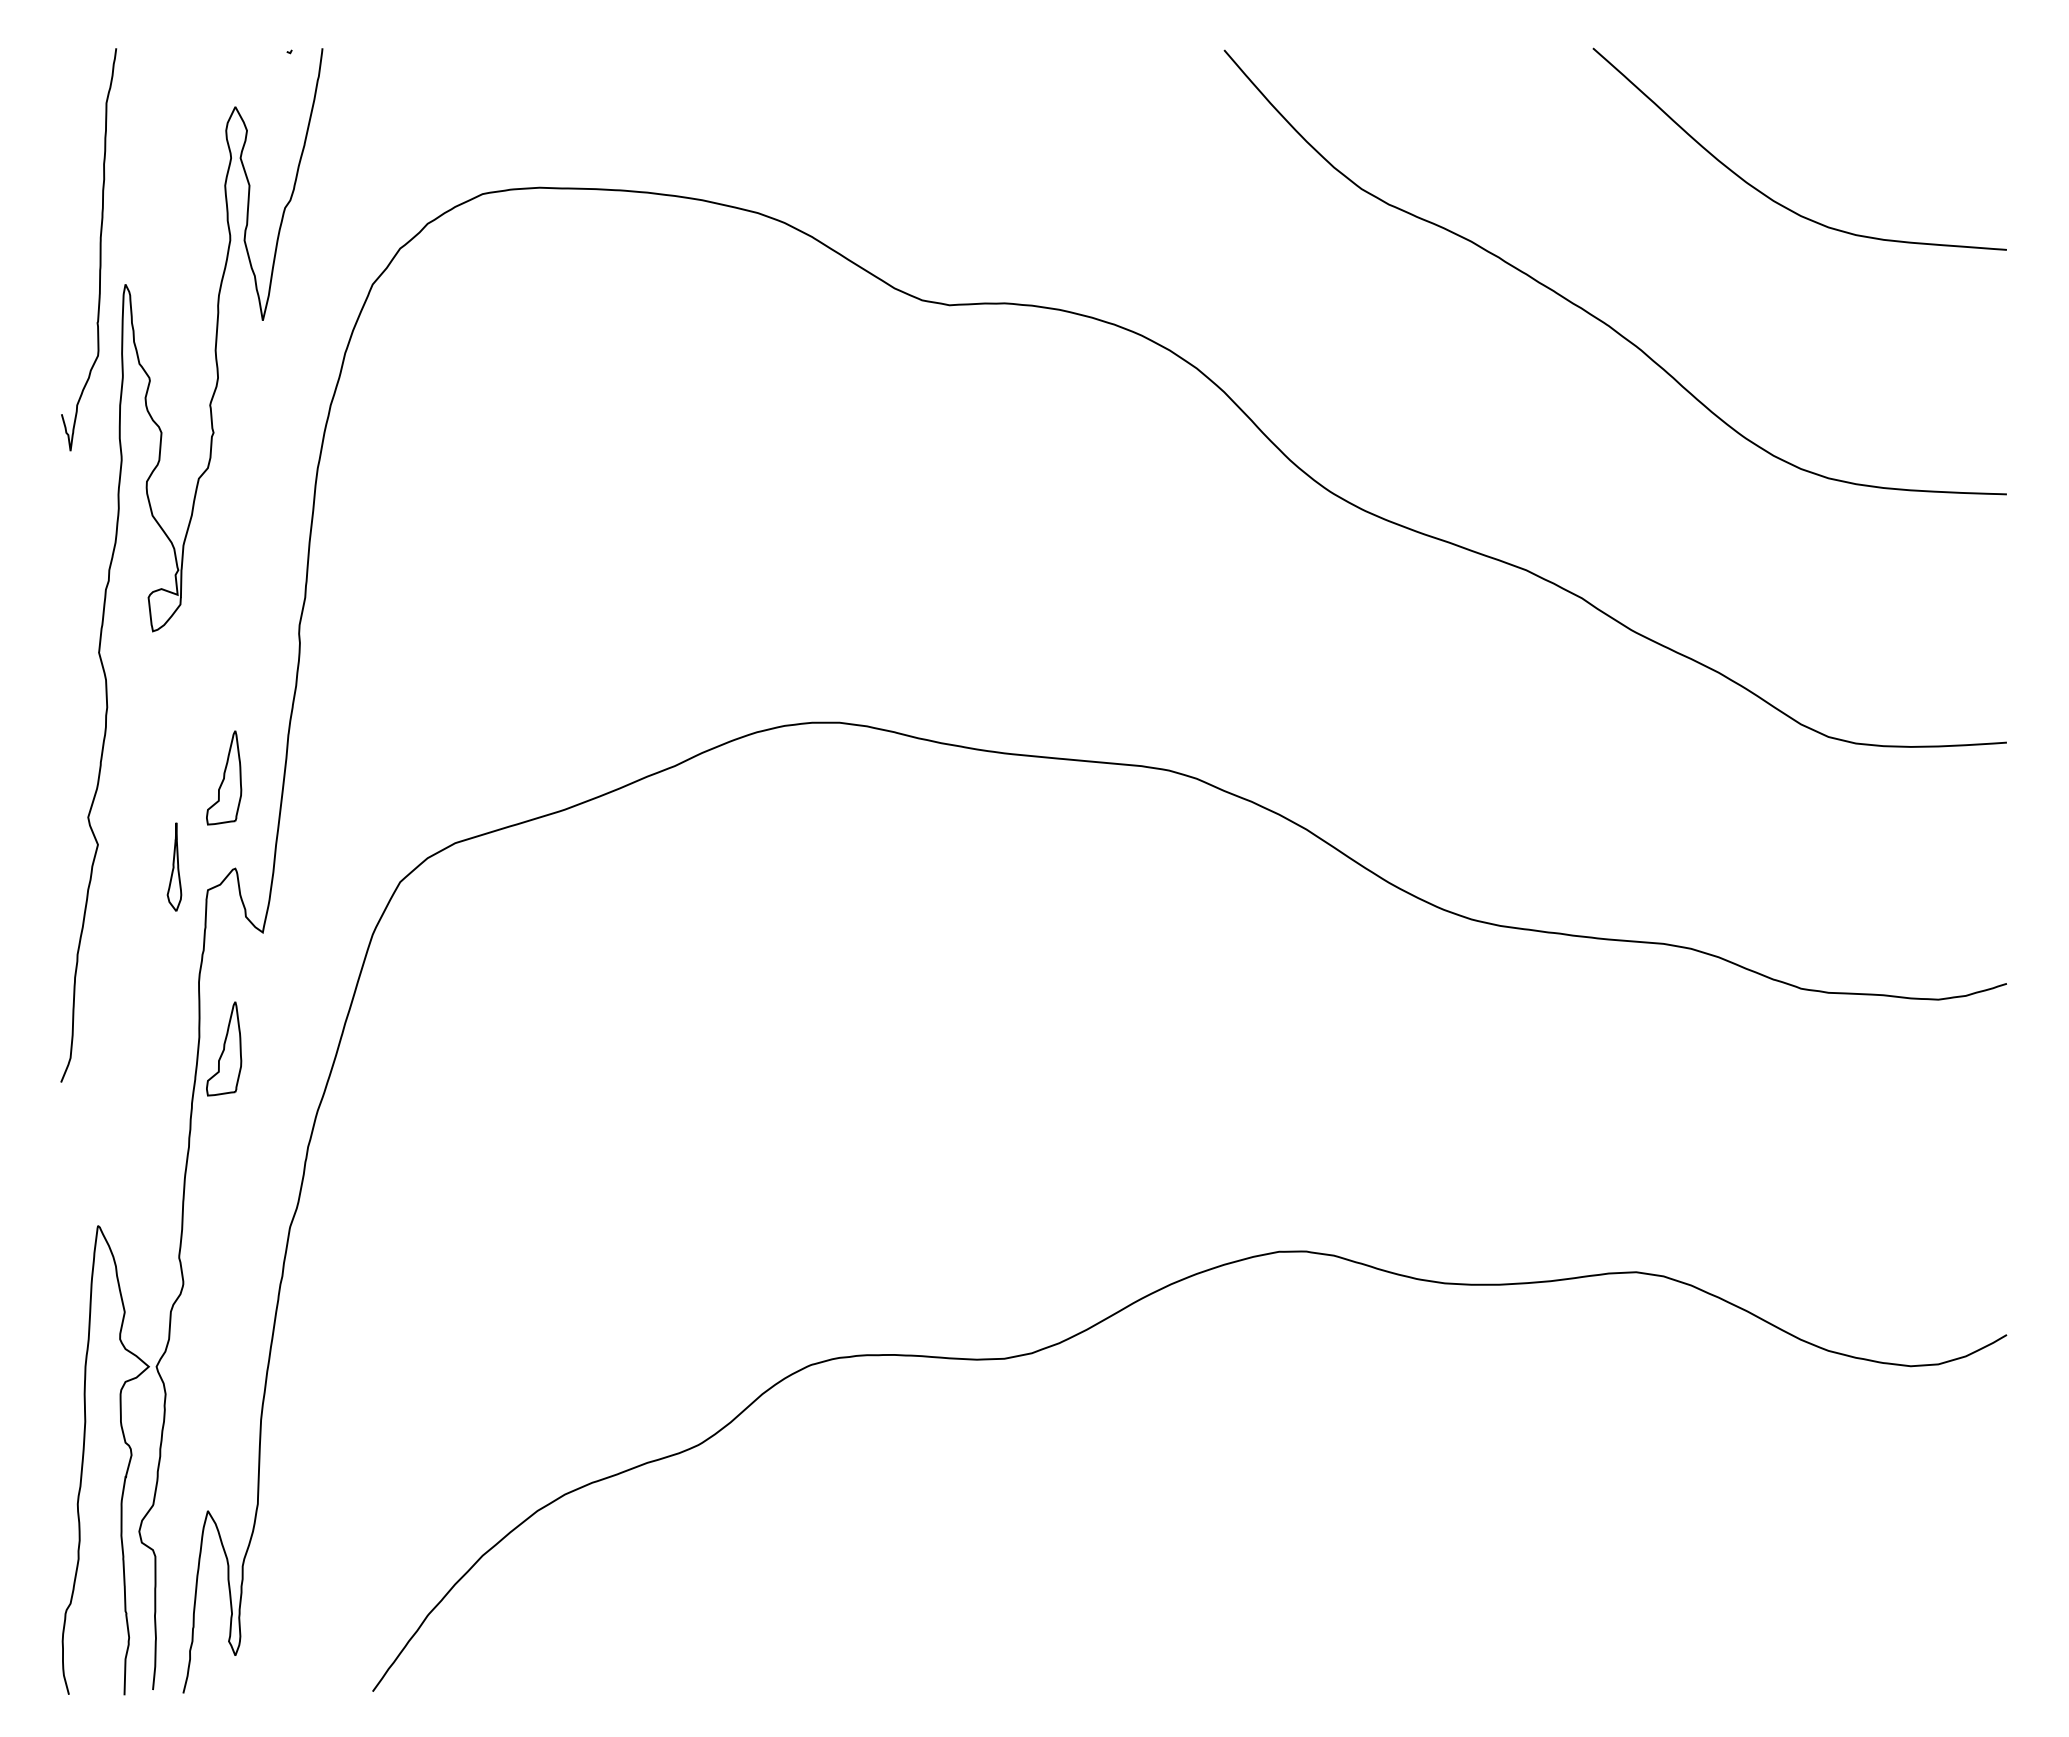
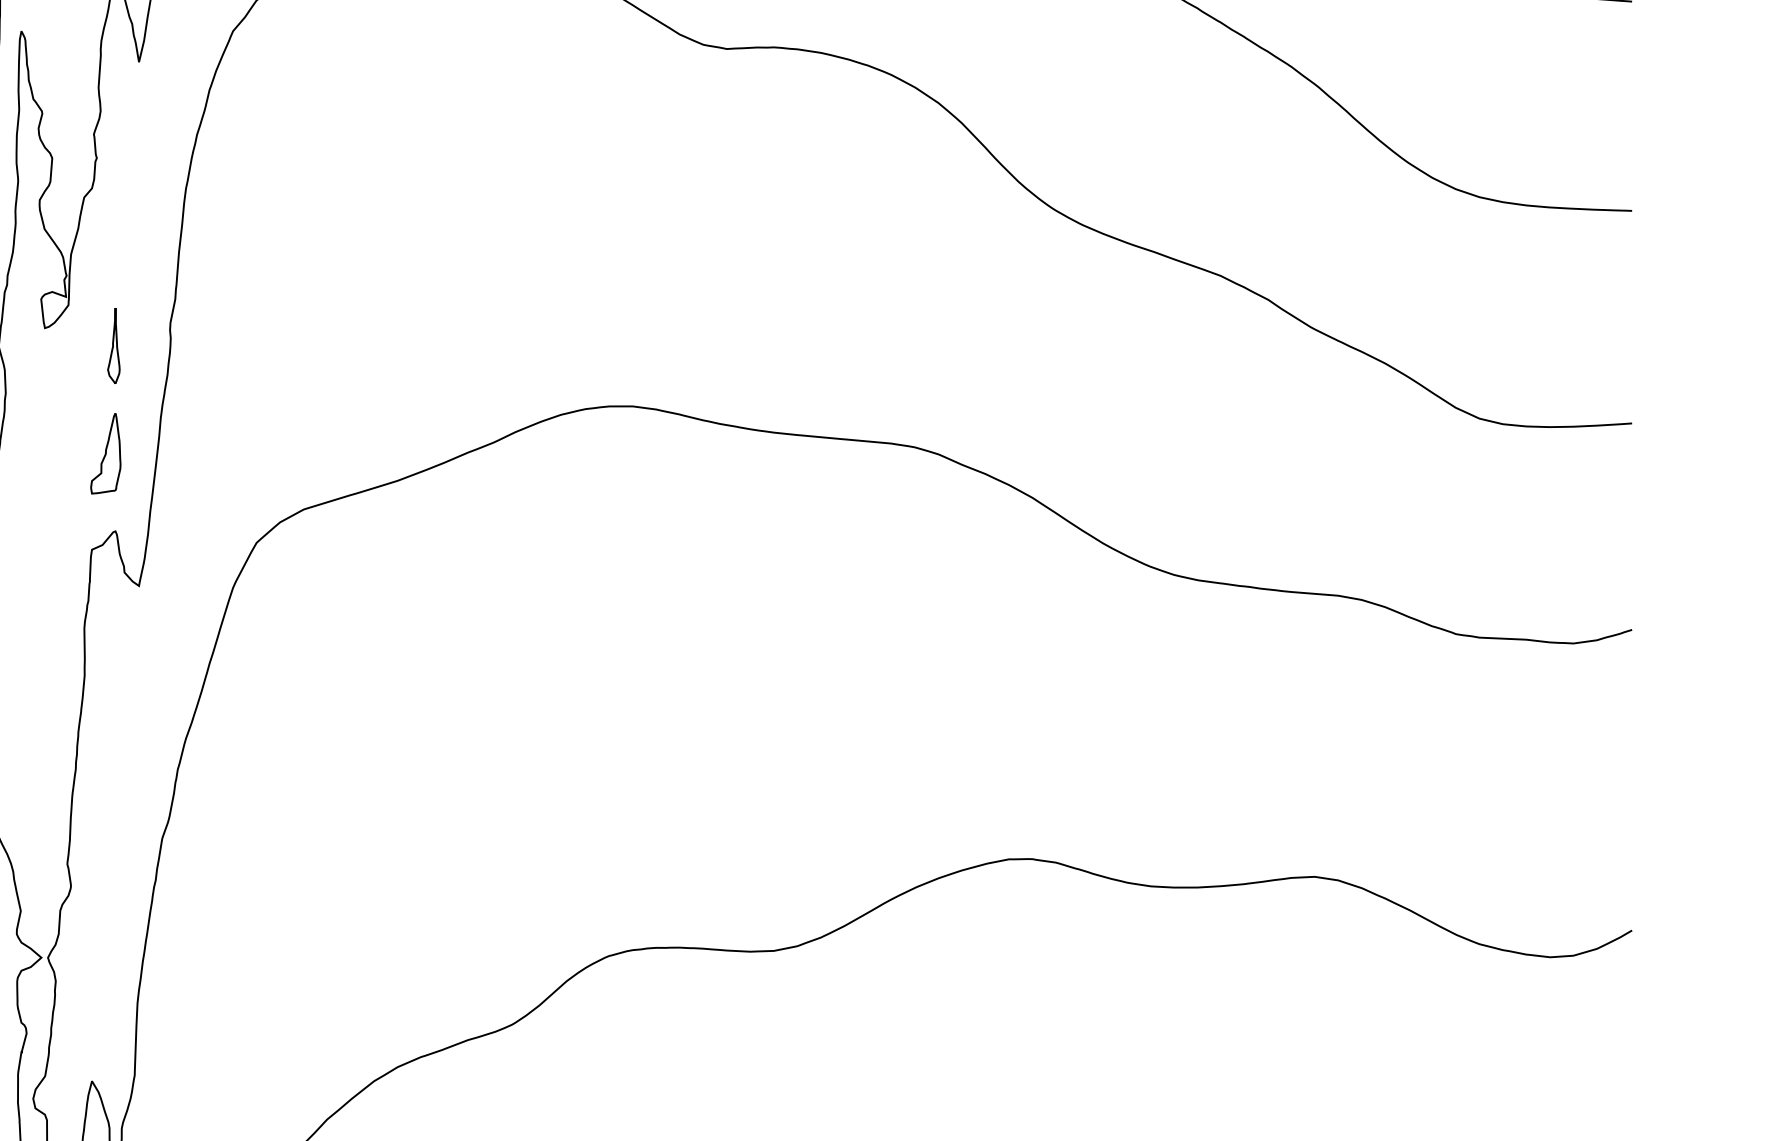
part: (174, 866) -> (113, 345), moved
part: (224, 1048) -> (106, 685), removed

